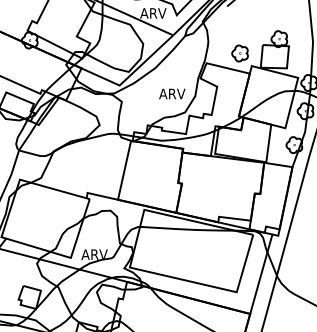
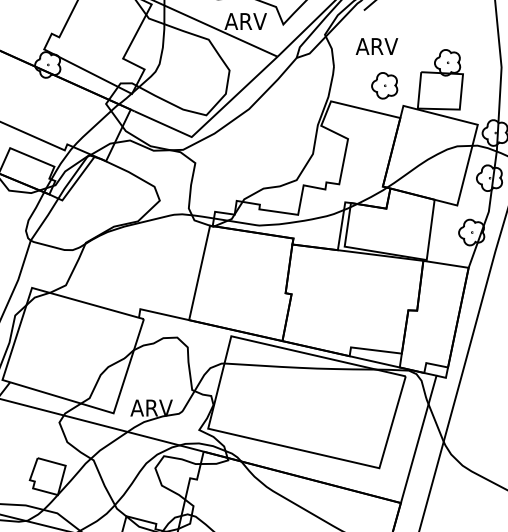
text: (172, 93) -> (377, 45), moved

